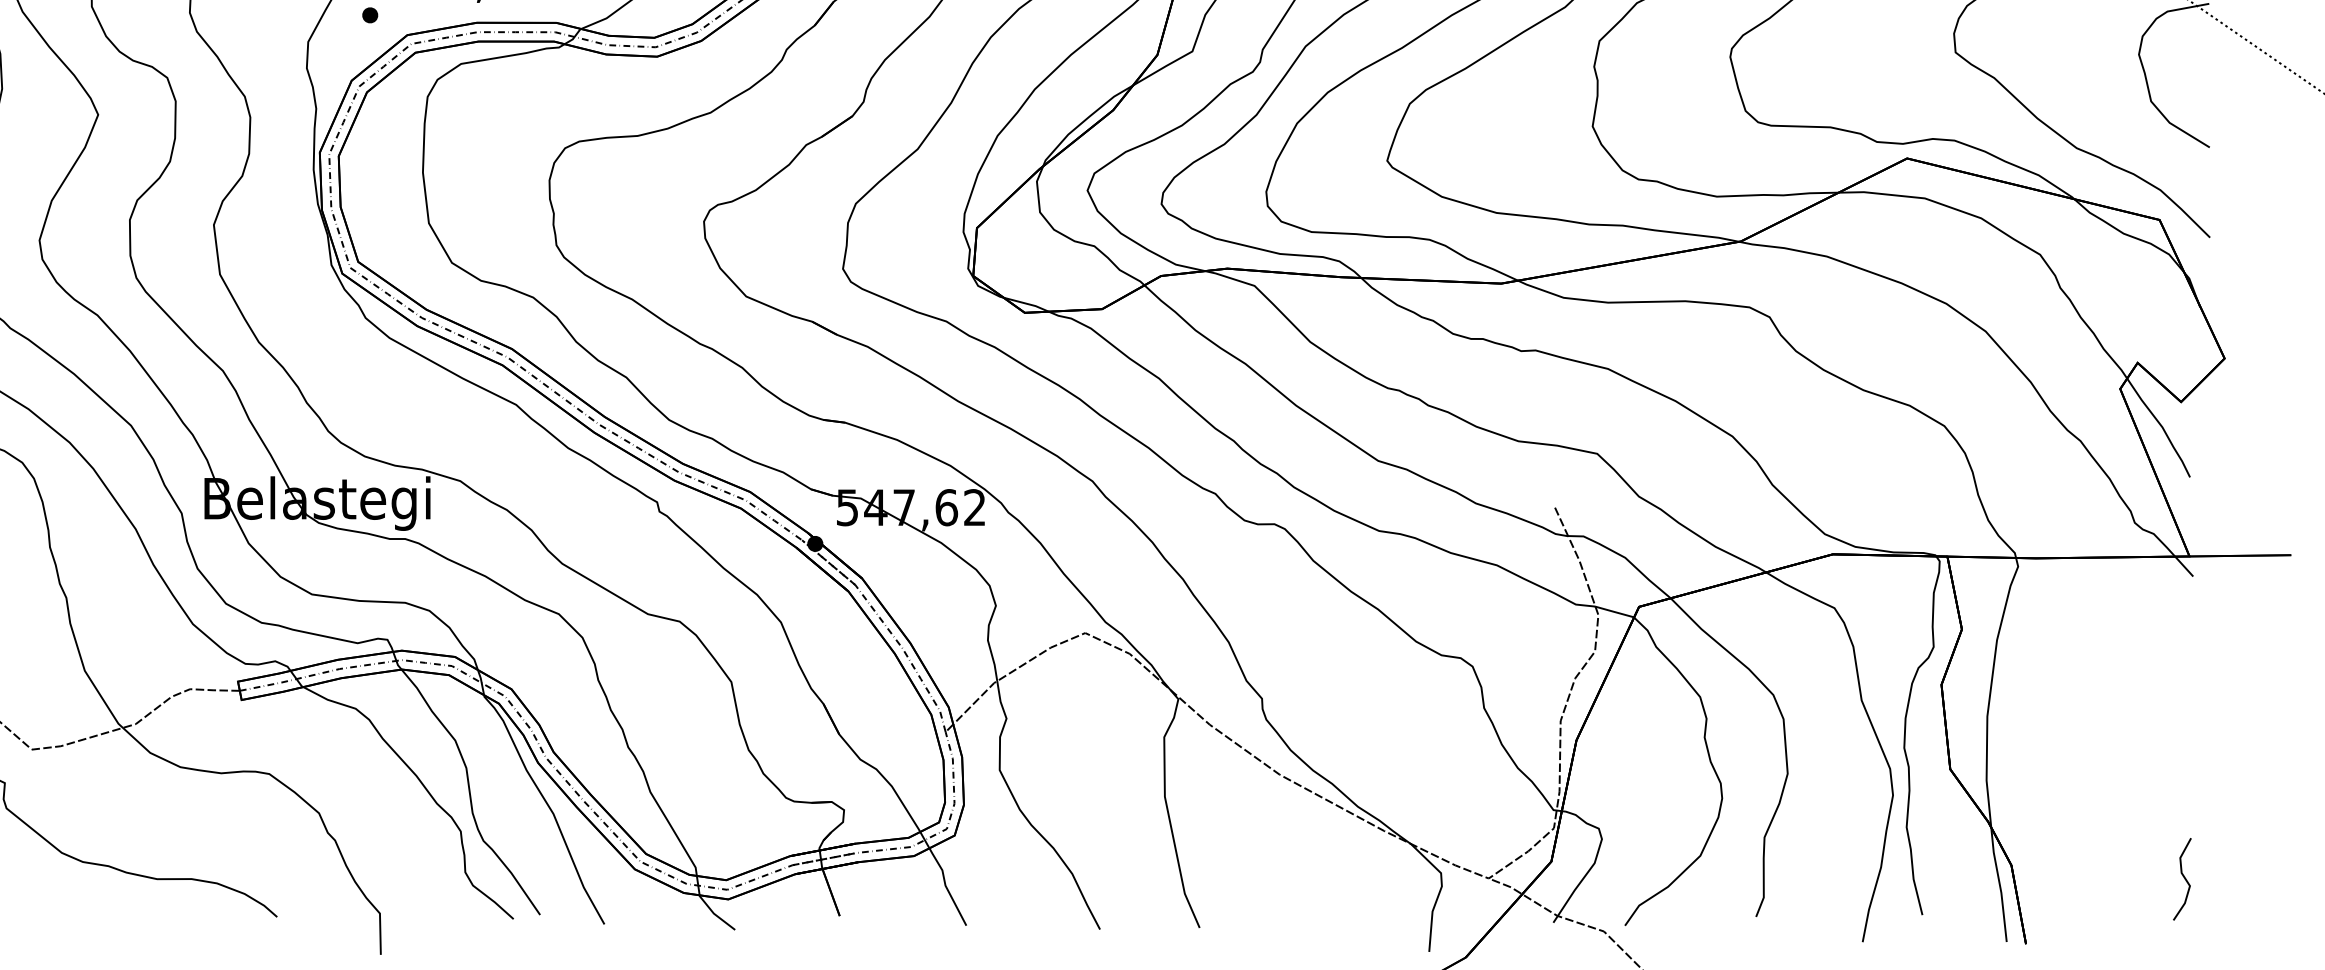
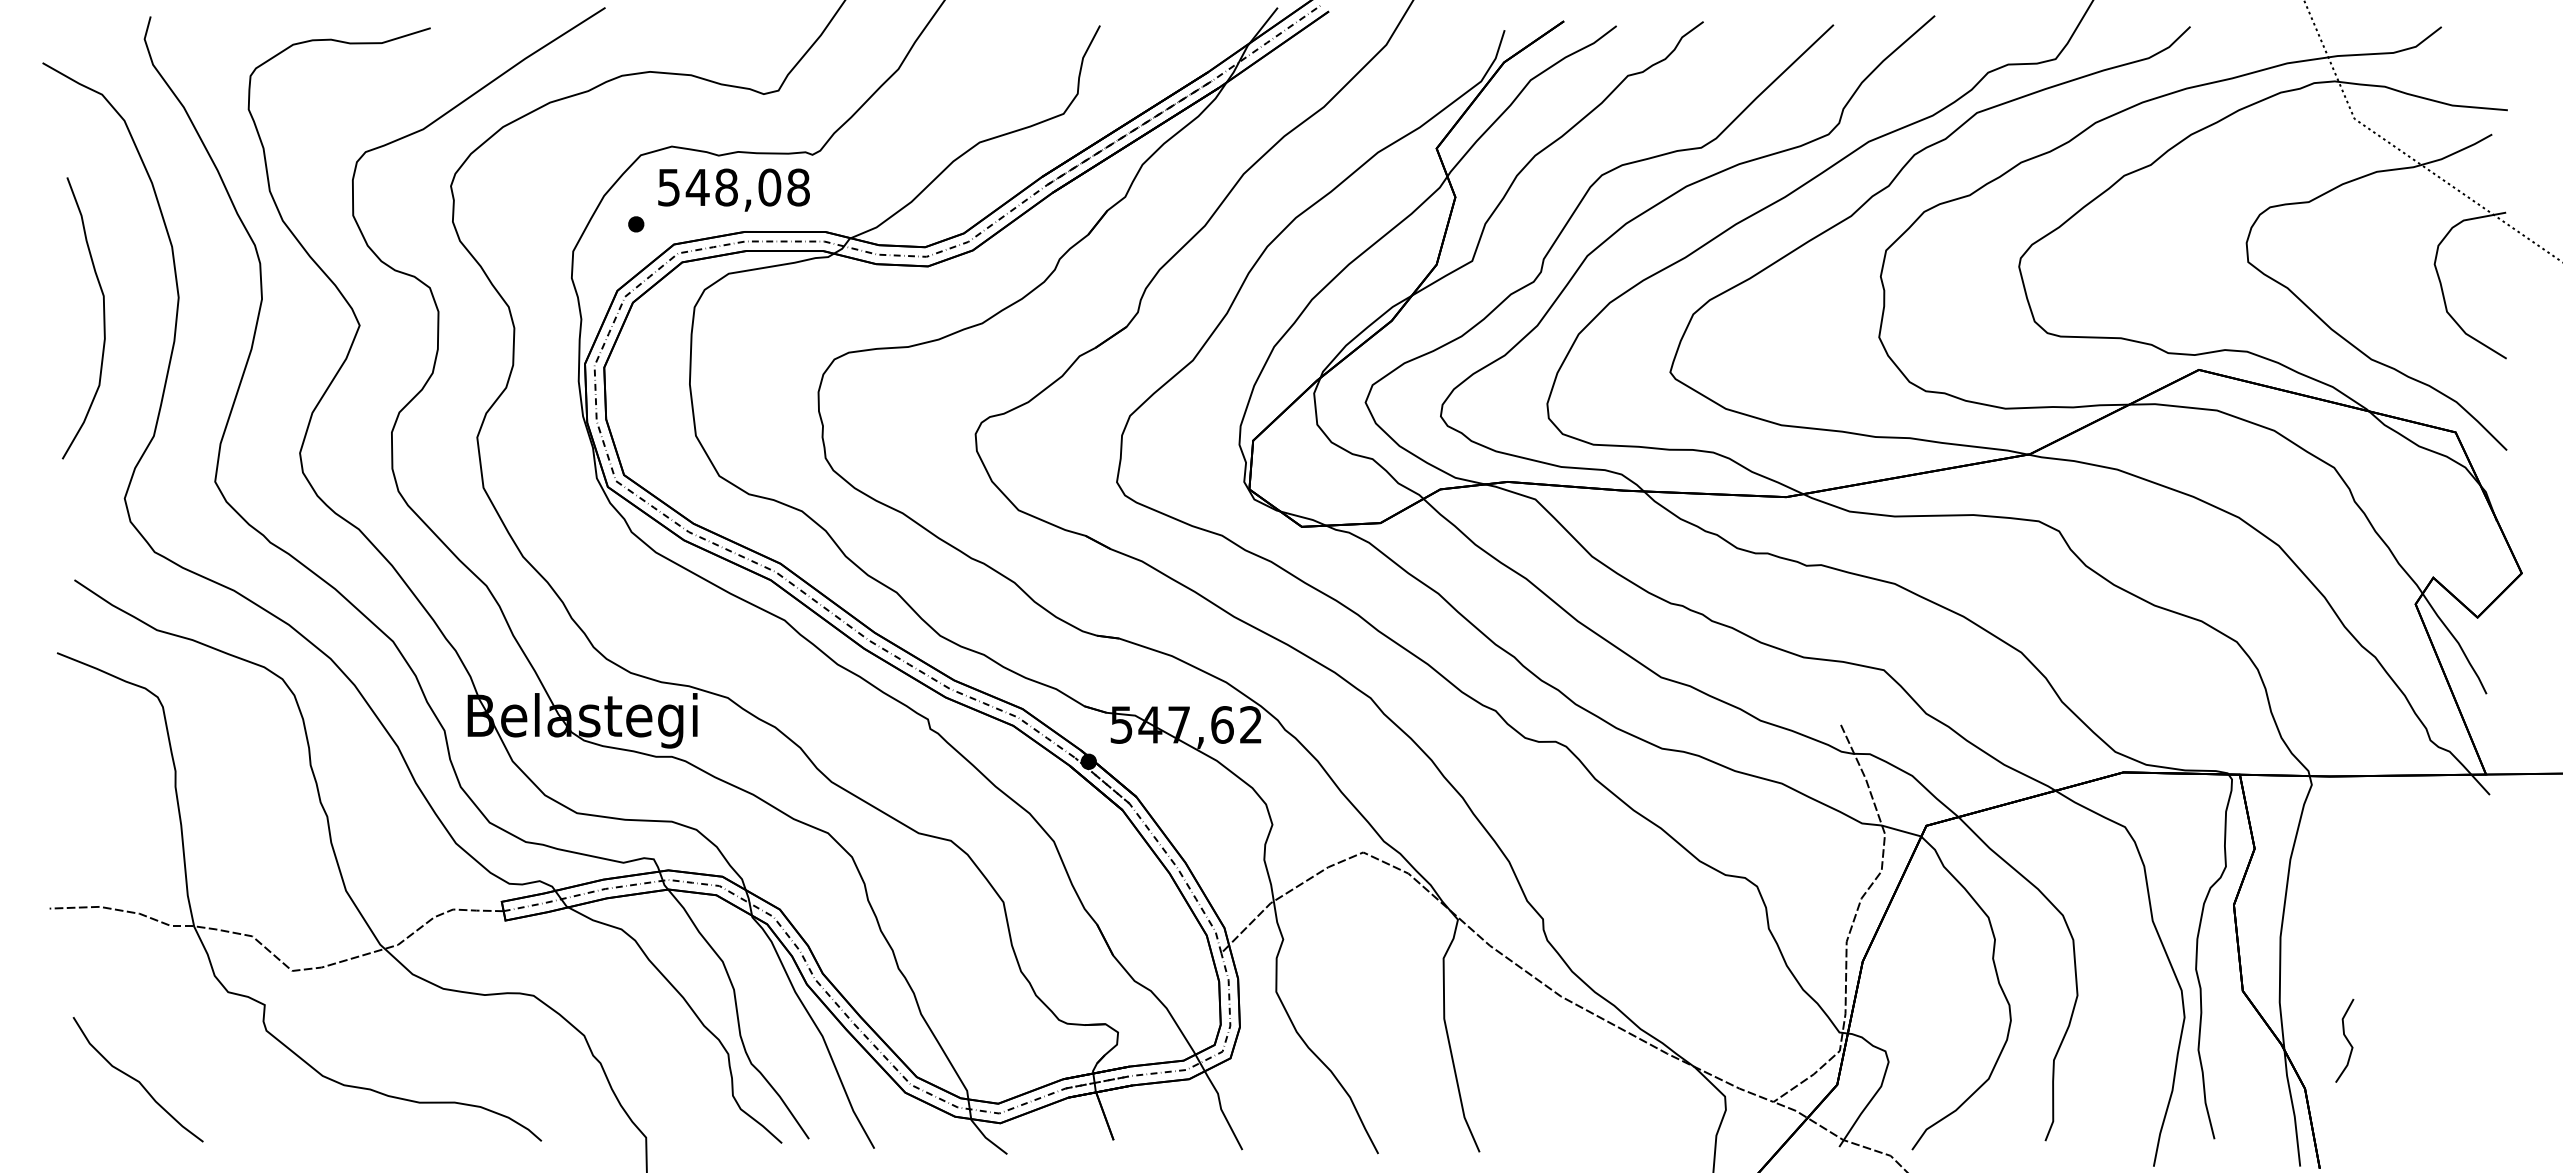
curve: (2184, 878) -> (2346, 1040), moved

